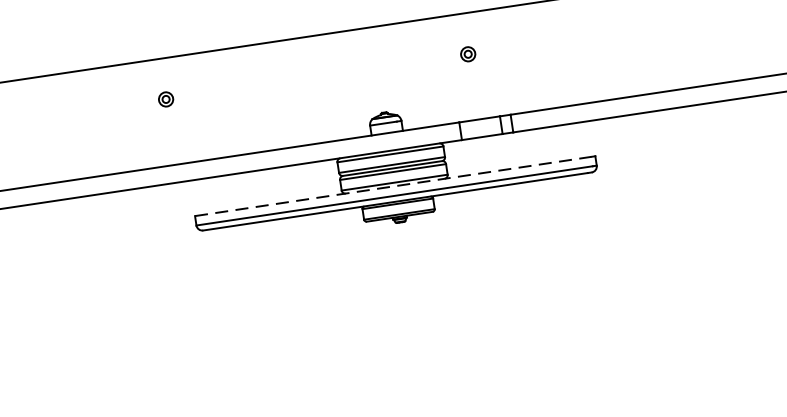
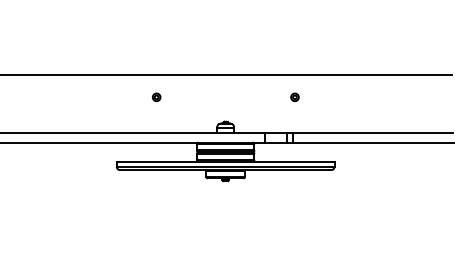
part: (467, 54) -> (294, 97), moved
part: (165, 99) -> (156, 97), moved
line: (393, 186) -> (224, 161), dashed -> solid

